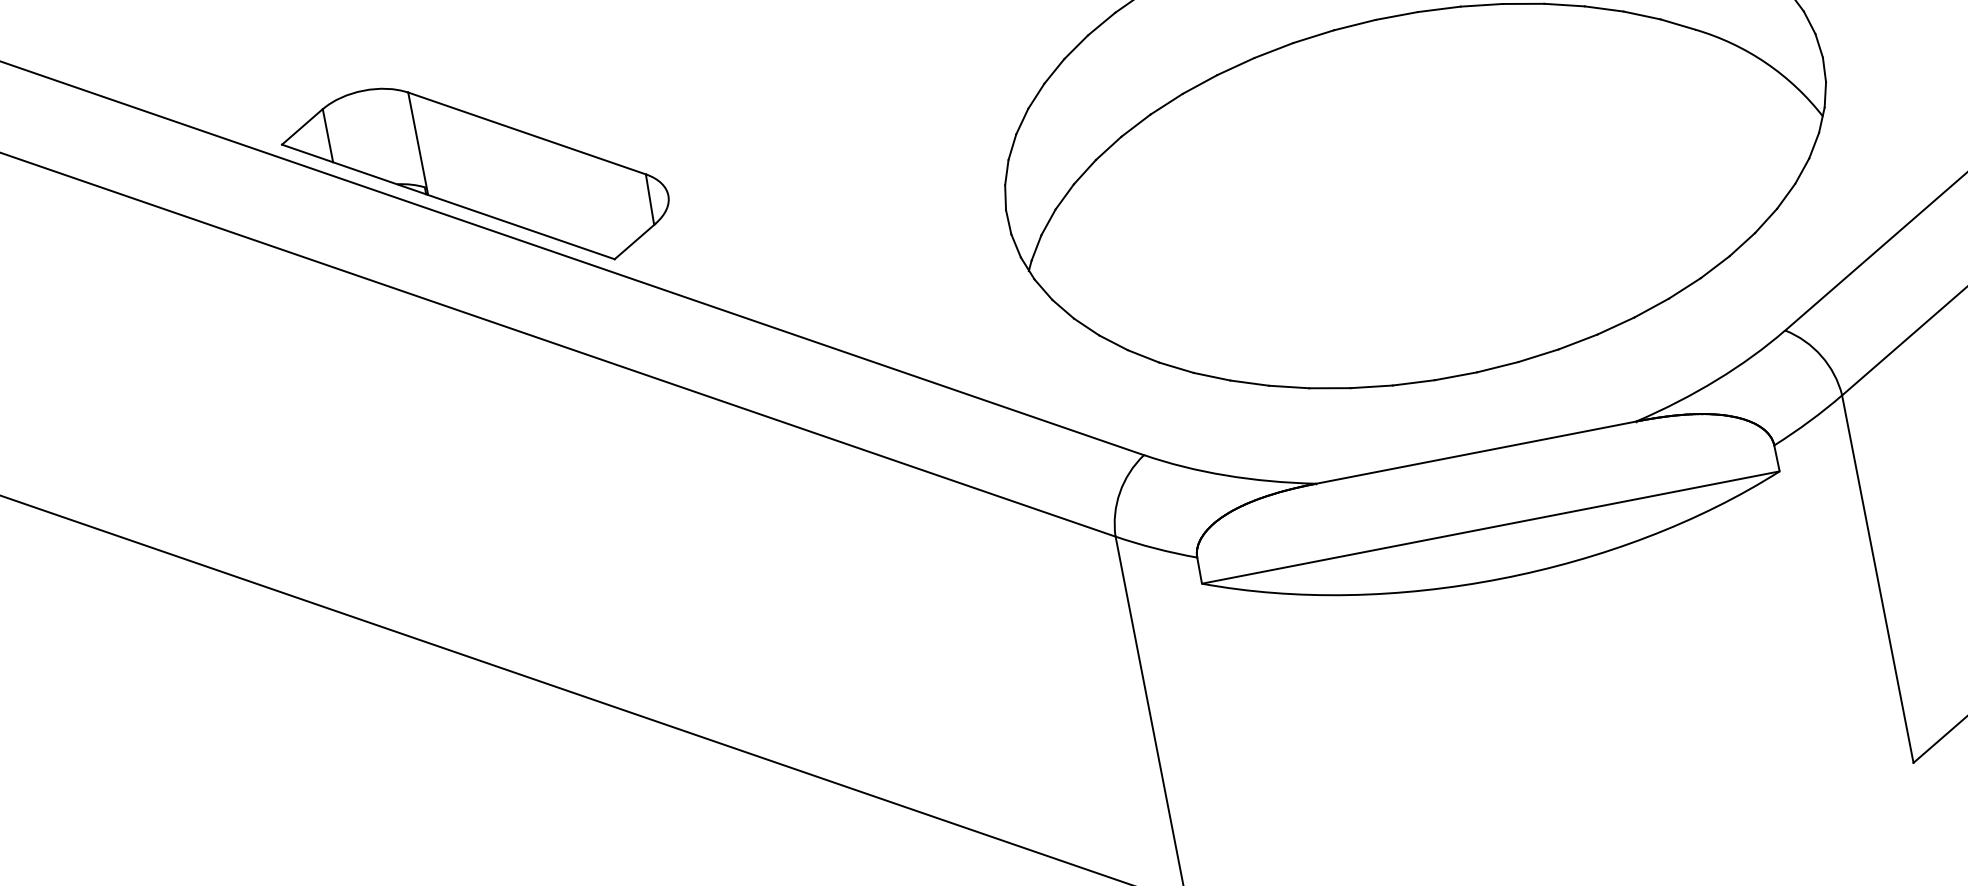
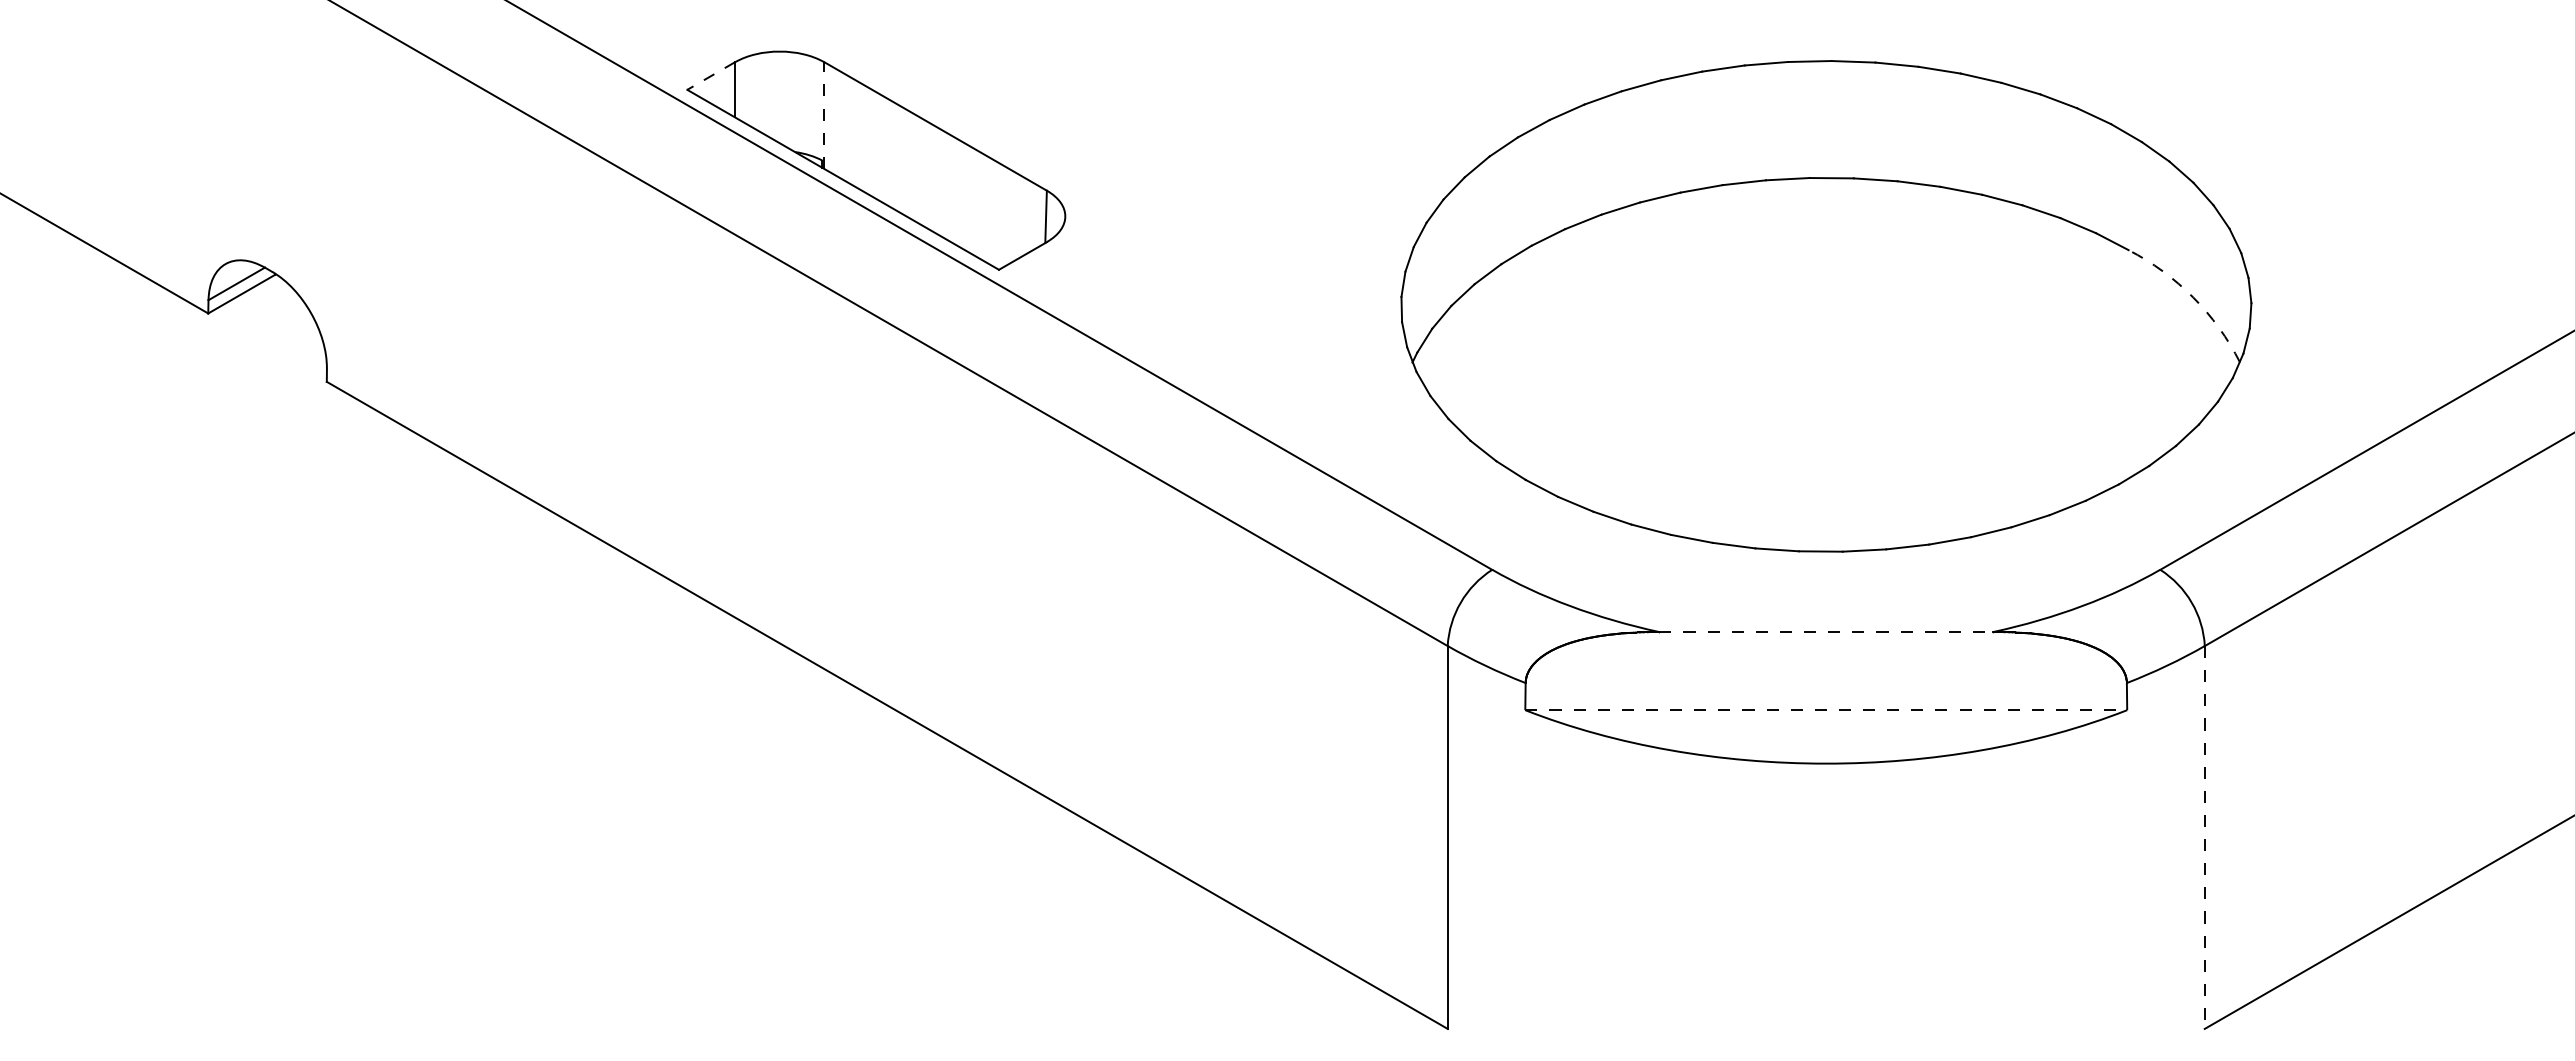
arc: (1766, 62) -> (2193, 297), solid -> dashed
line: (302, 126) -> (711, 75), solid -> dashed
line: (418, 142) -> (824, 114), solid -> dashed
line: (1476, 452) -> (1826, 632), solid -> dashed
line: (1491, 527) -> (1826, 710), solid -> dashed
line: (1877, 580) -> (2204, 838), solid -> dashed

